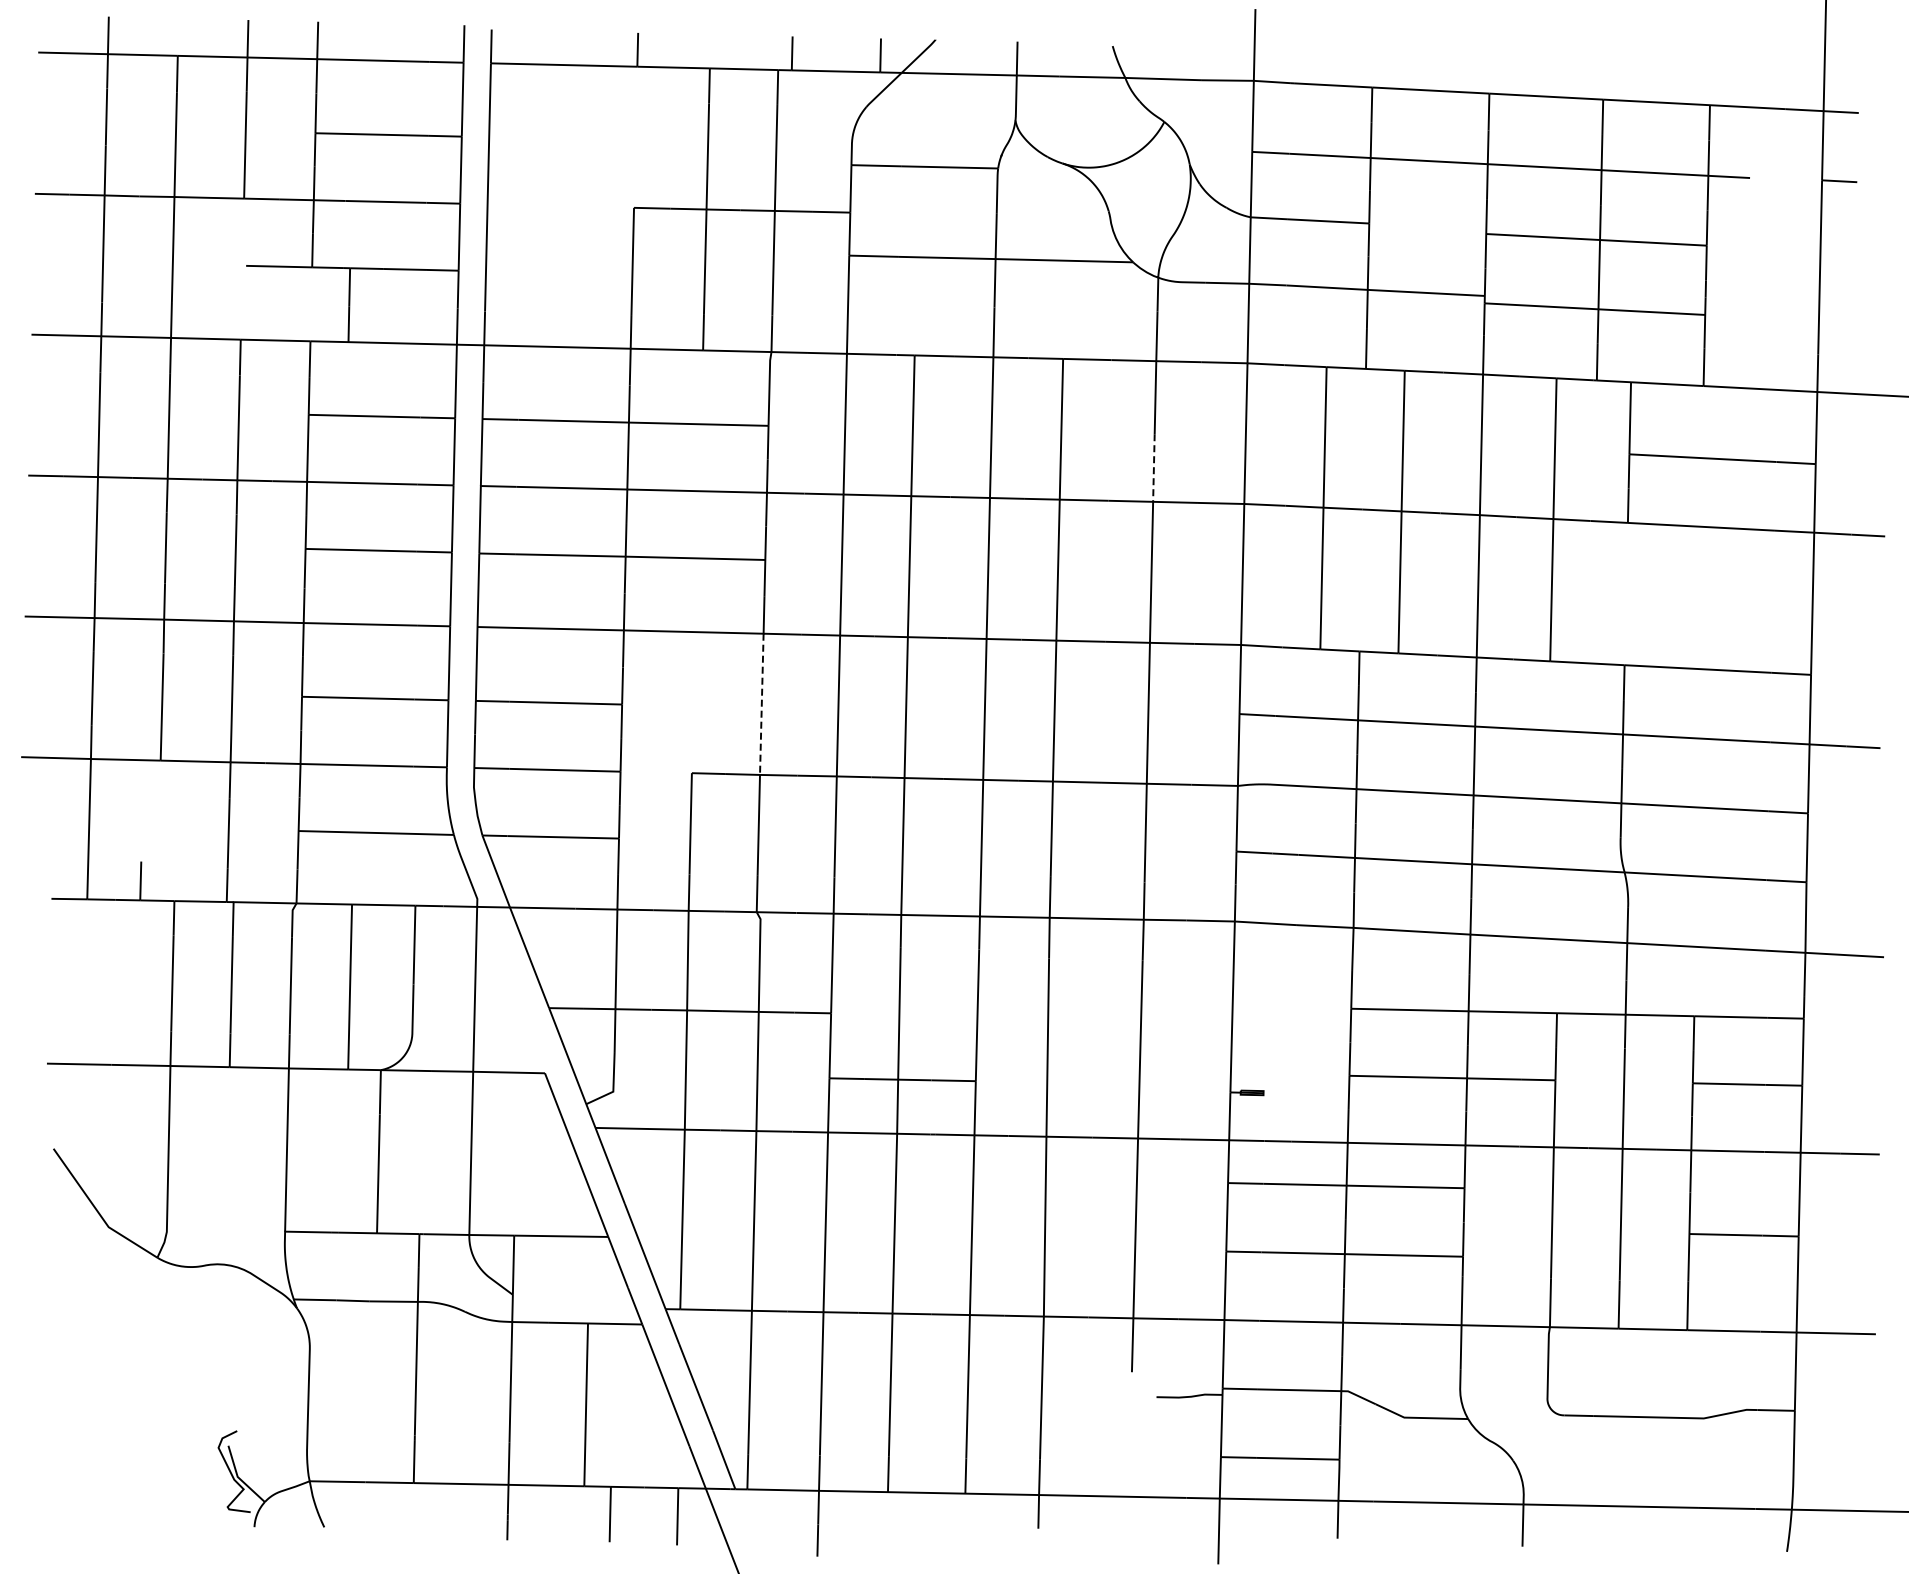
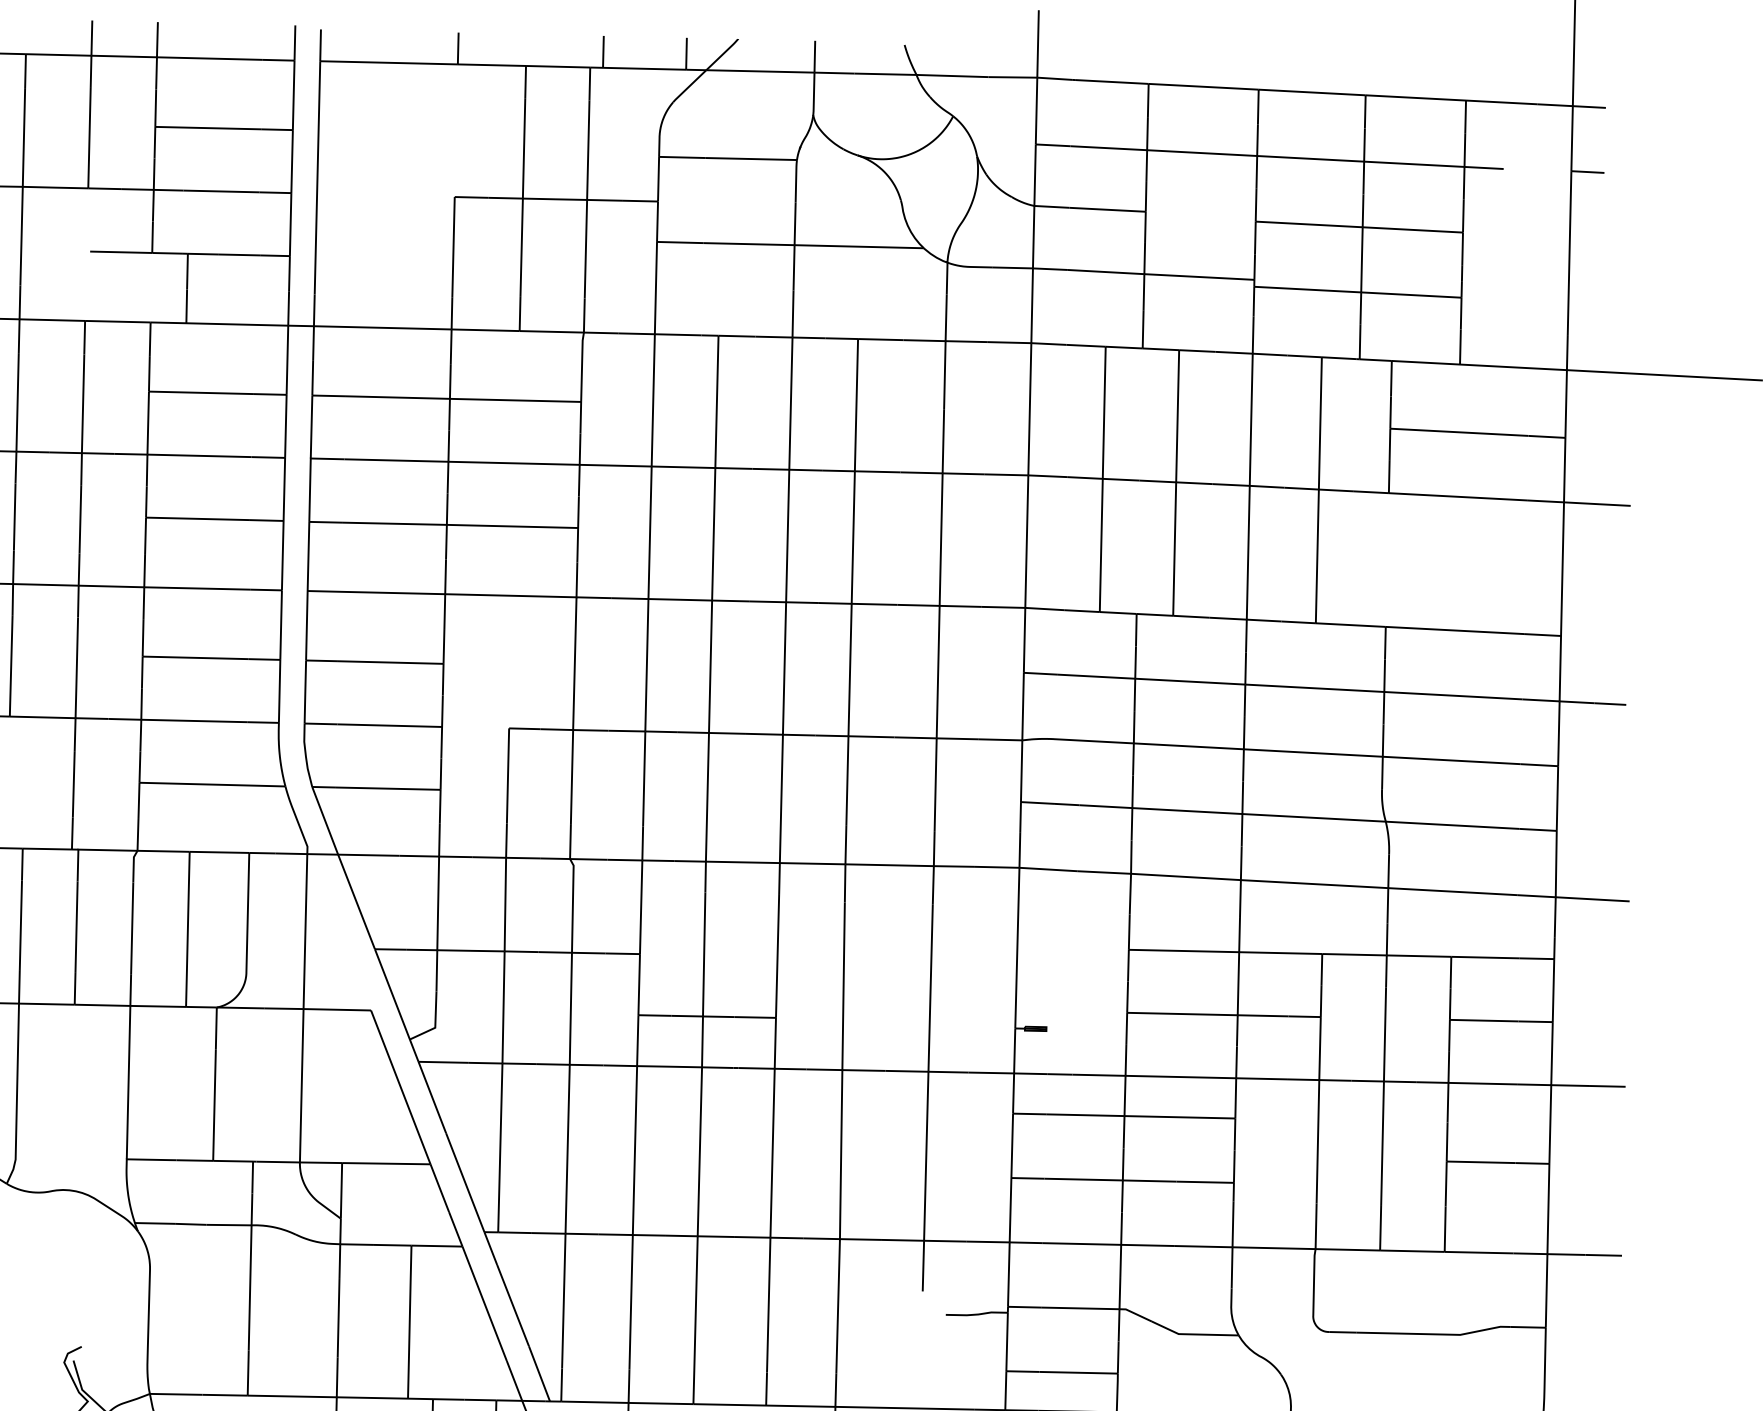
line: (1153, 468) -> (942, 442), dashed -> solid
line: (761, 704) -> (574, 663), dashed -> solid

